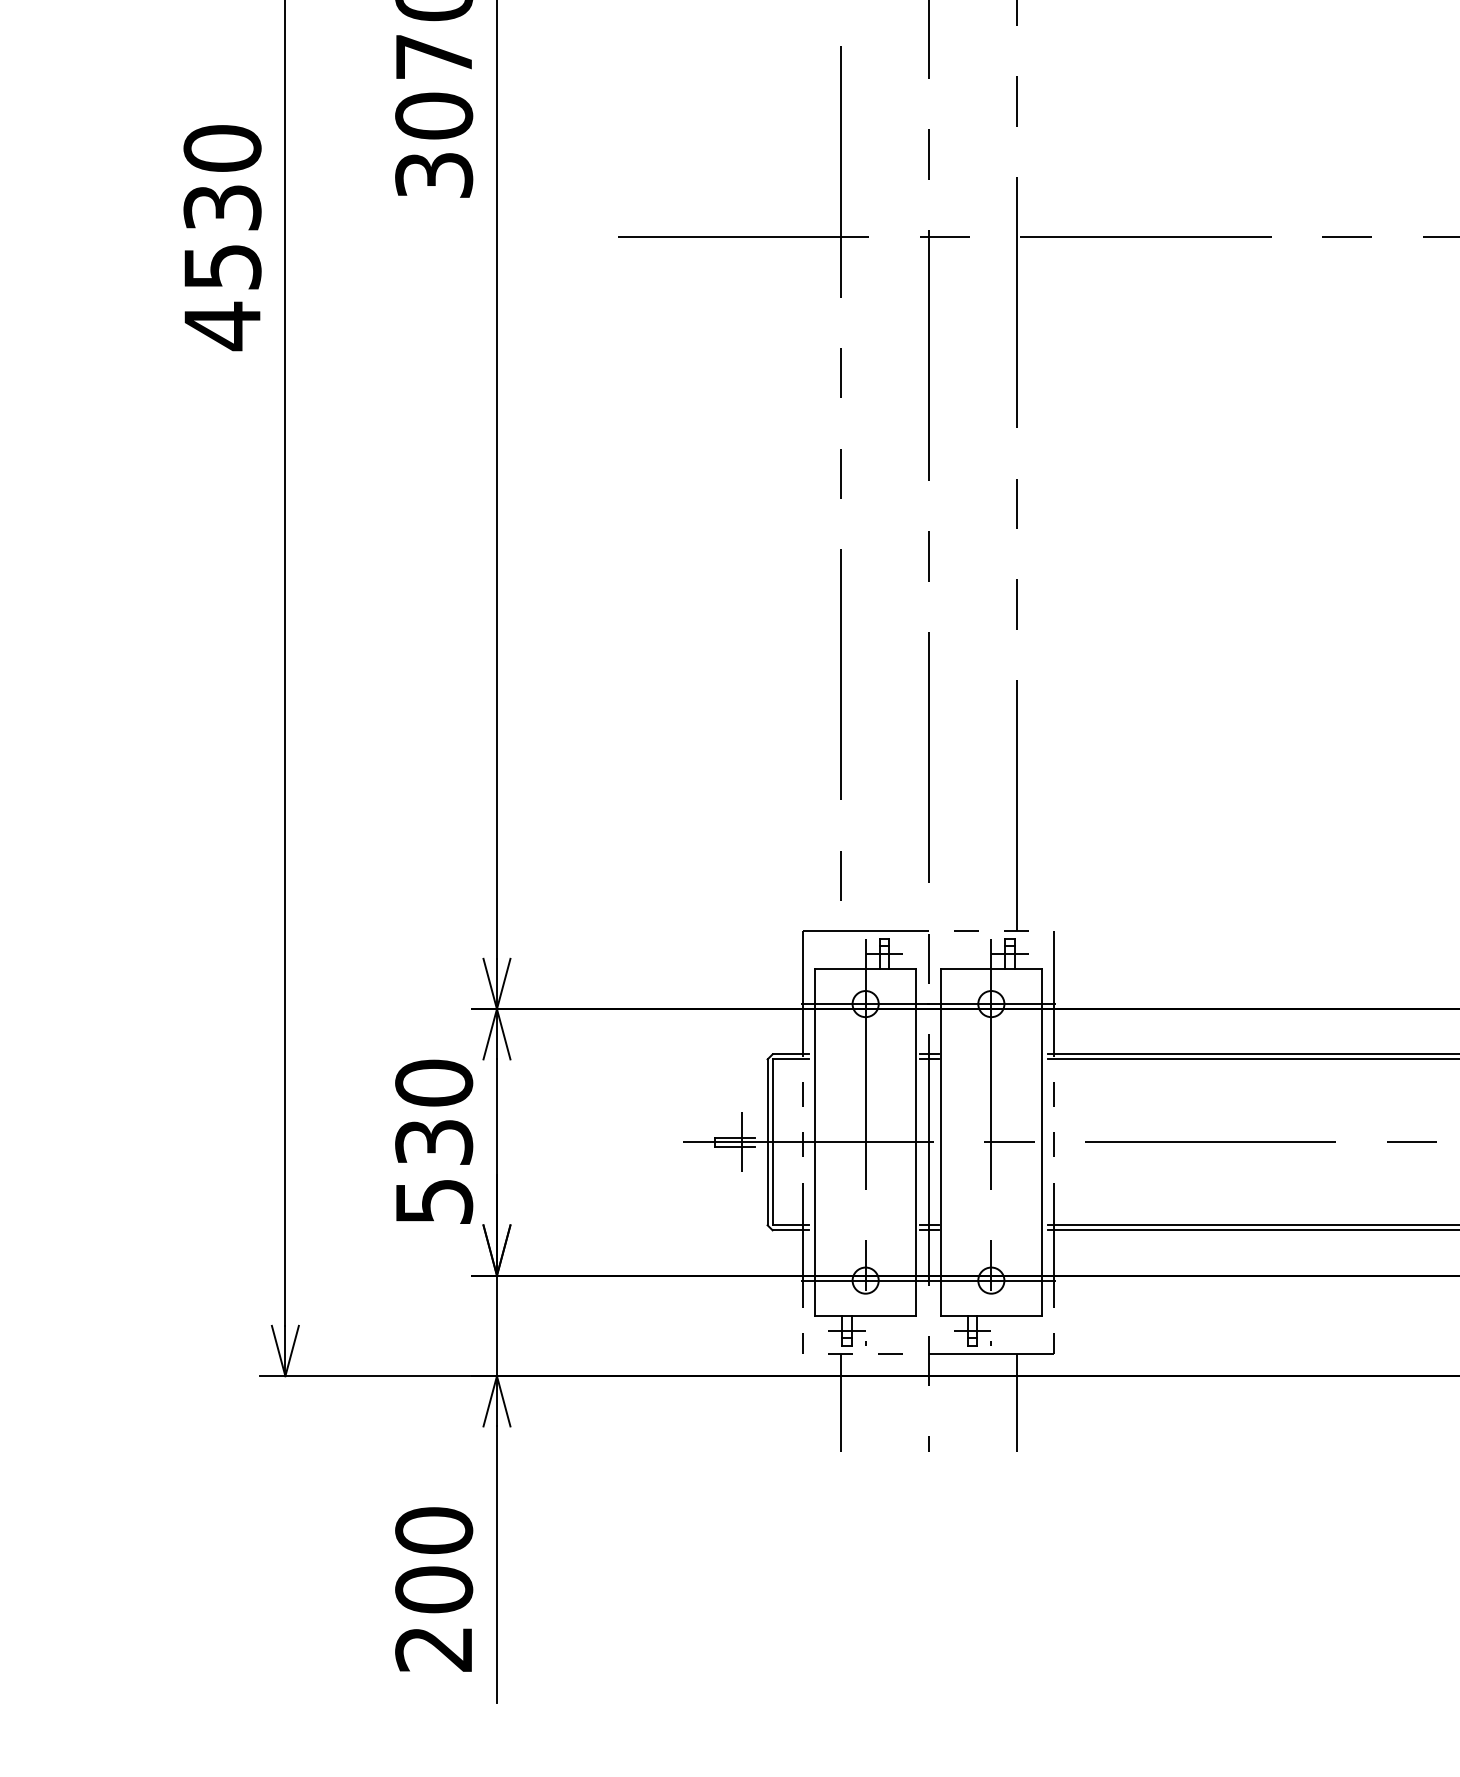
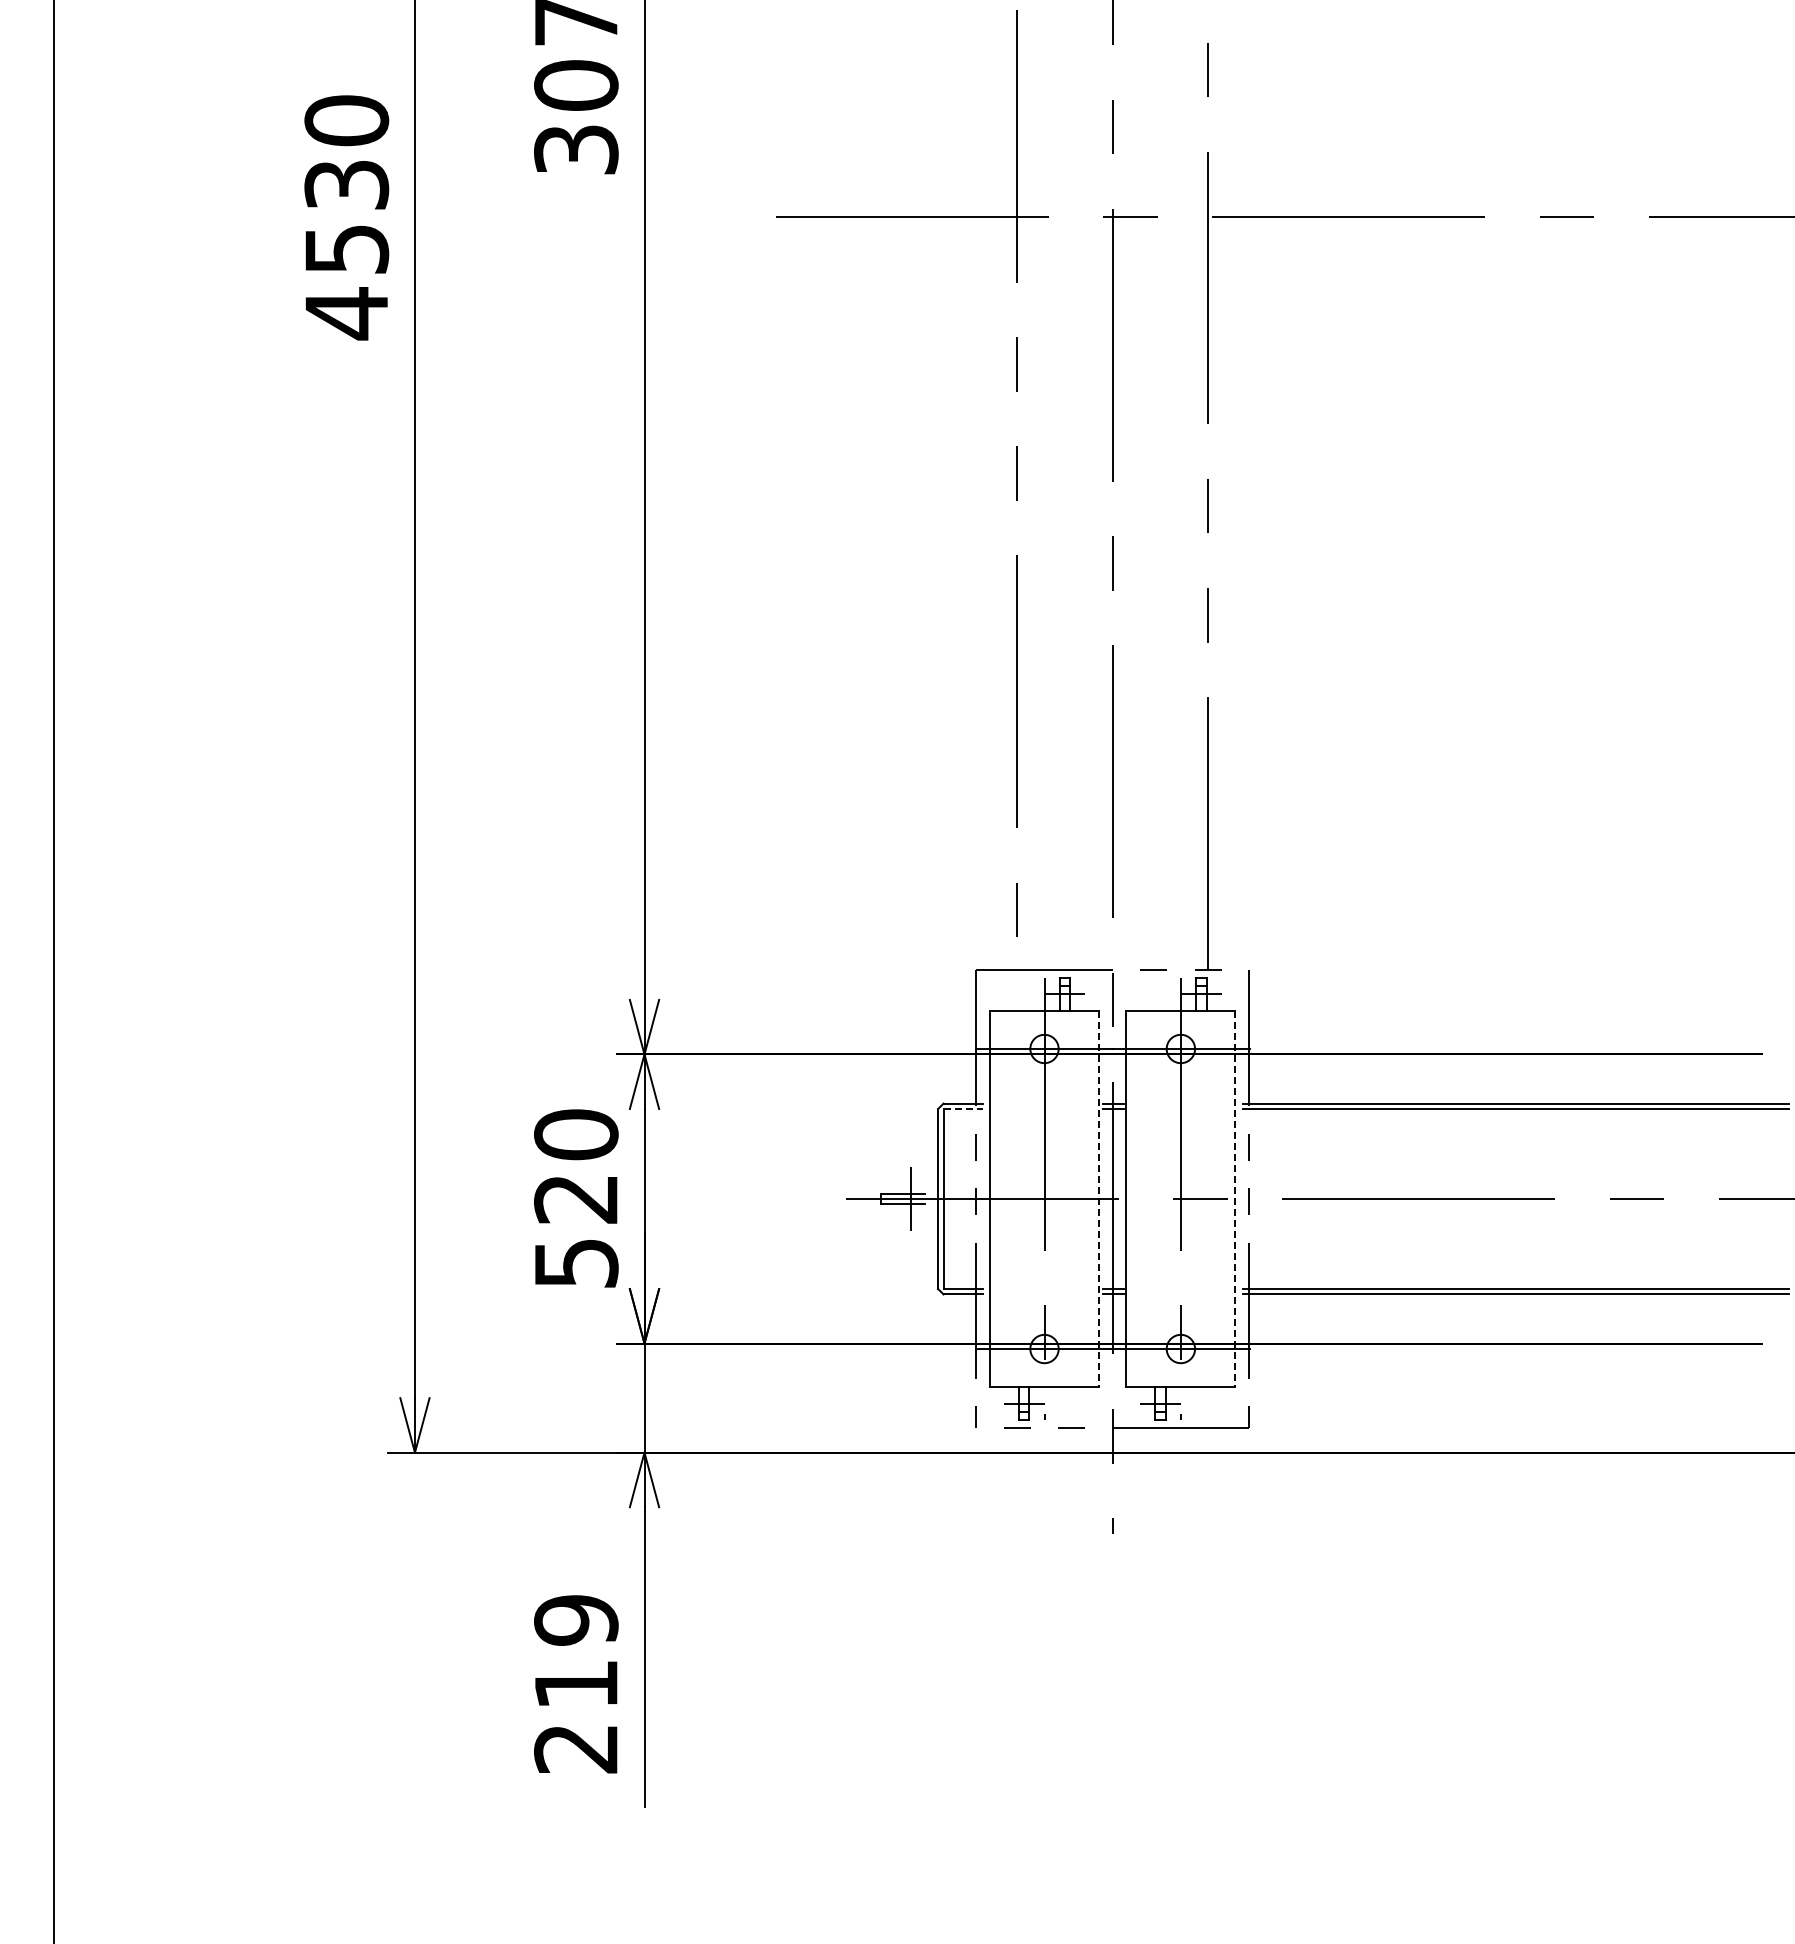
line: (790, 1059) -> (963, 1109), solid -> dashed
text: (434, 1142) -> (576, 1199), 530 -> 520
line: (916, 1142) -> (1099, 1199), solid -> dashed
line: (1041, 1142) -> (1235, 1199), solid -> dashed
line: (840, 1402) -> (1017, 1481), removed
line: (1016, 1402) -> (1208, 1481), removed
text: (434, 1559) -> (576, 1651), 200 -> 219

